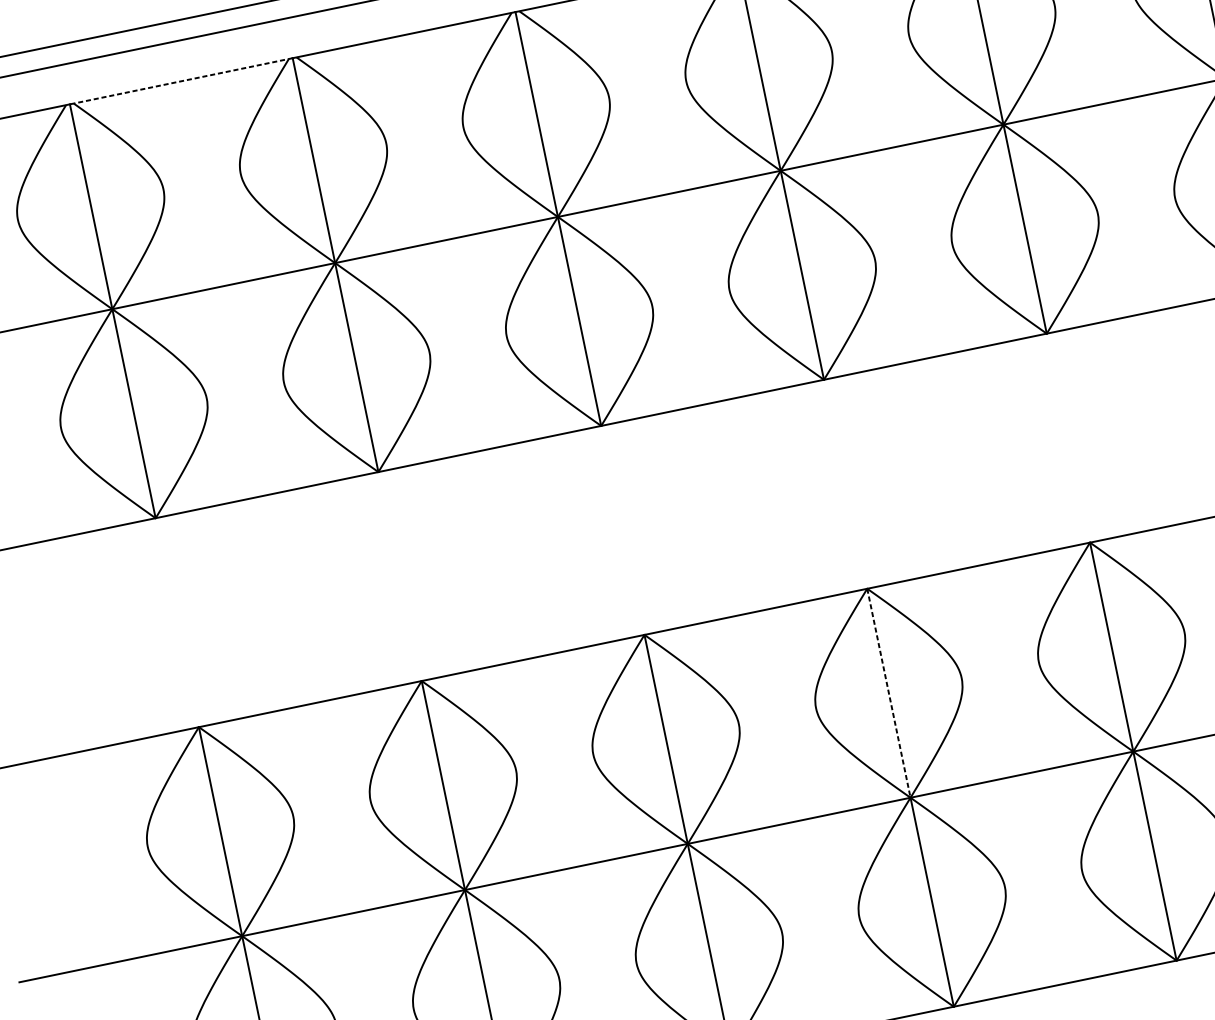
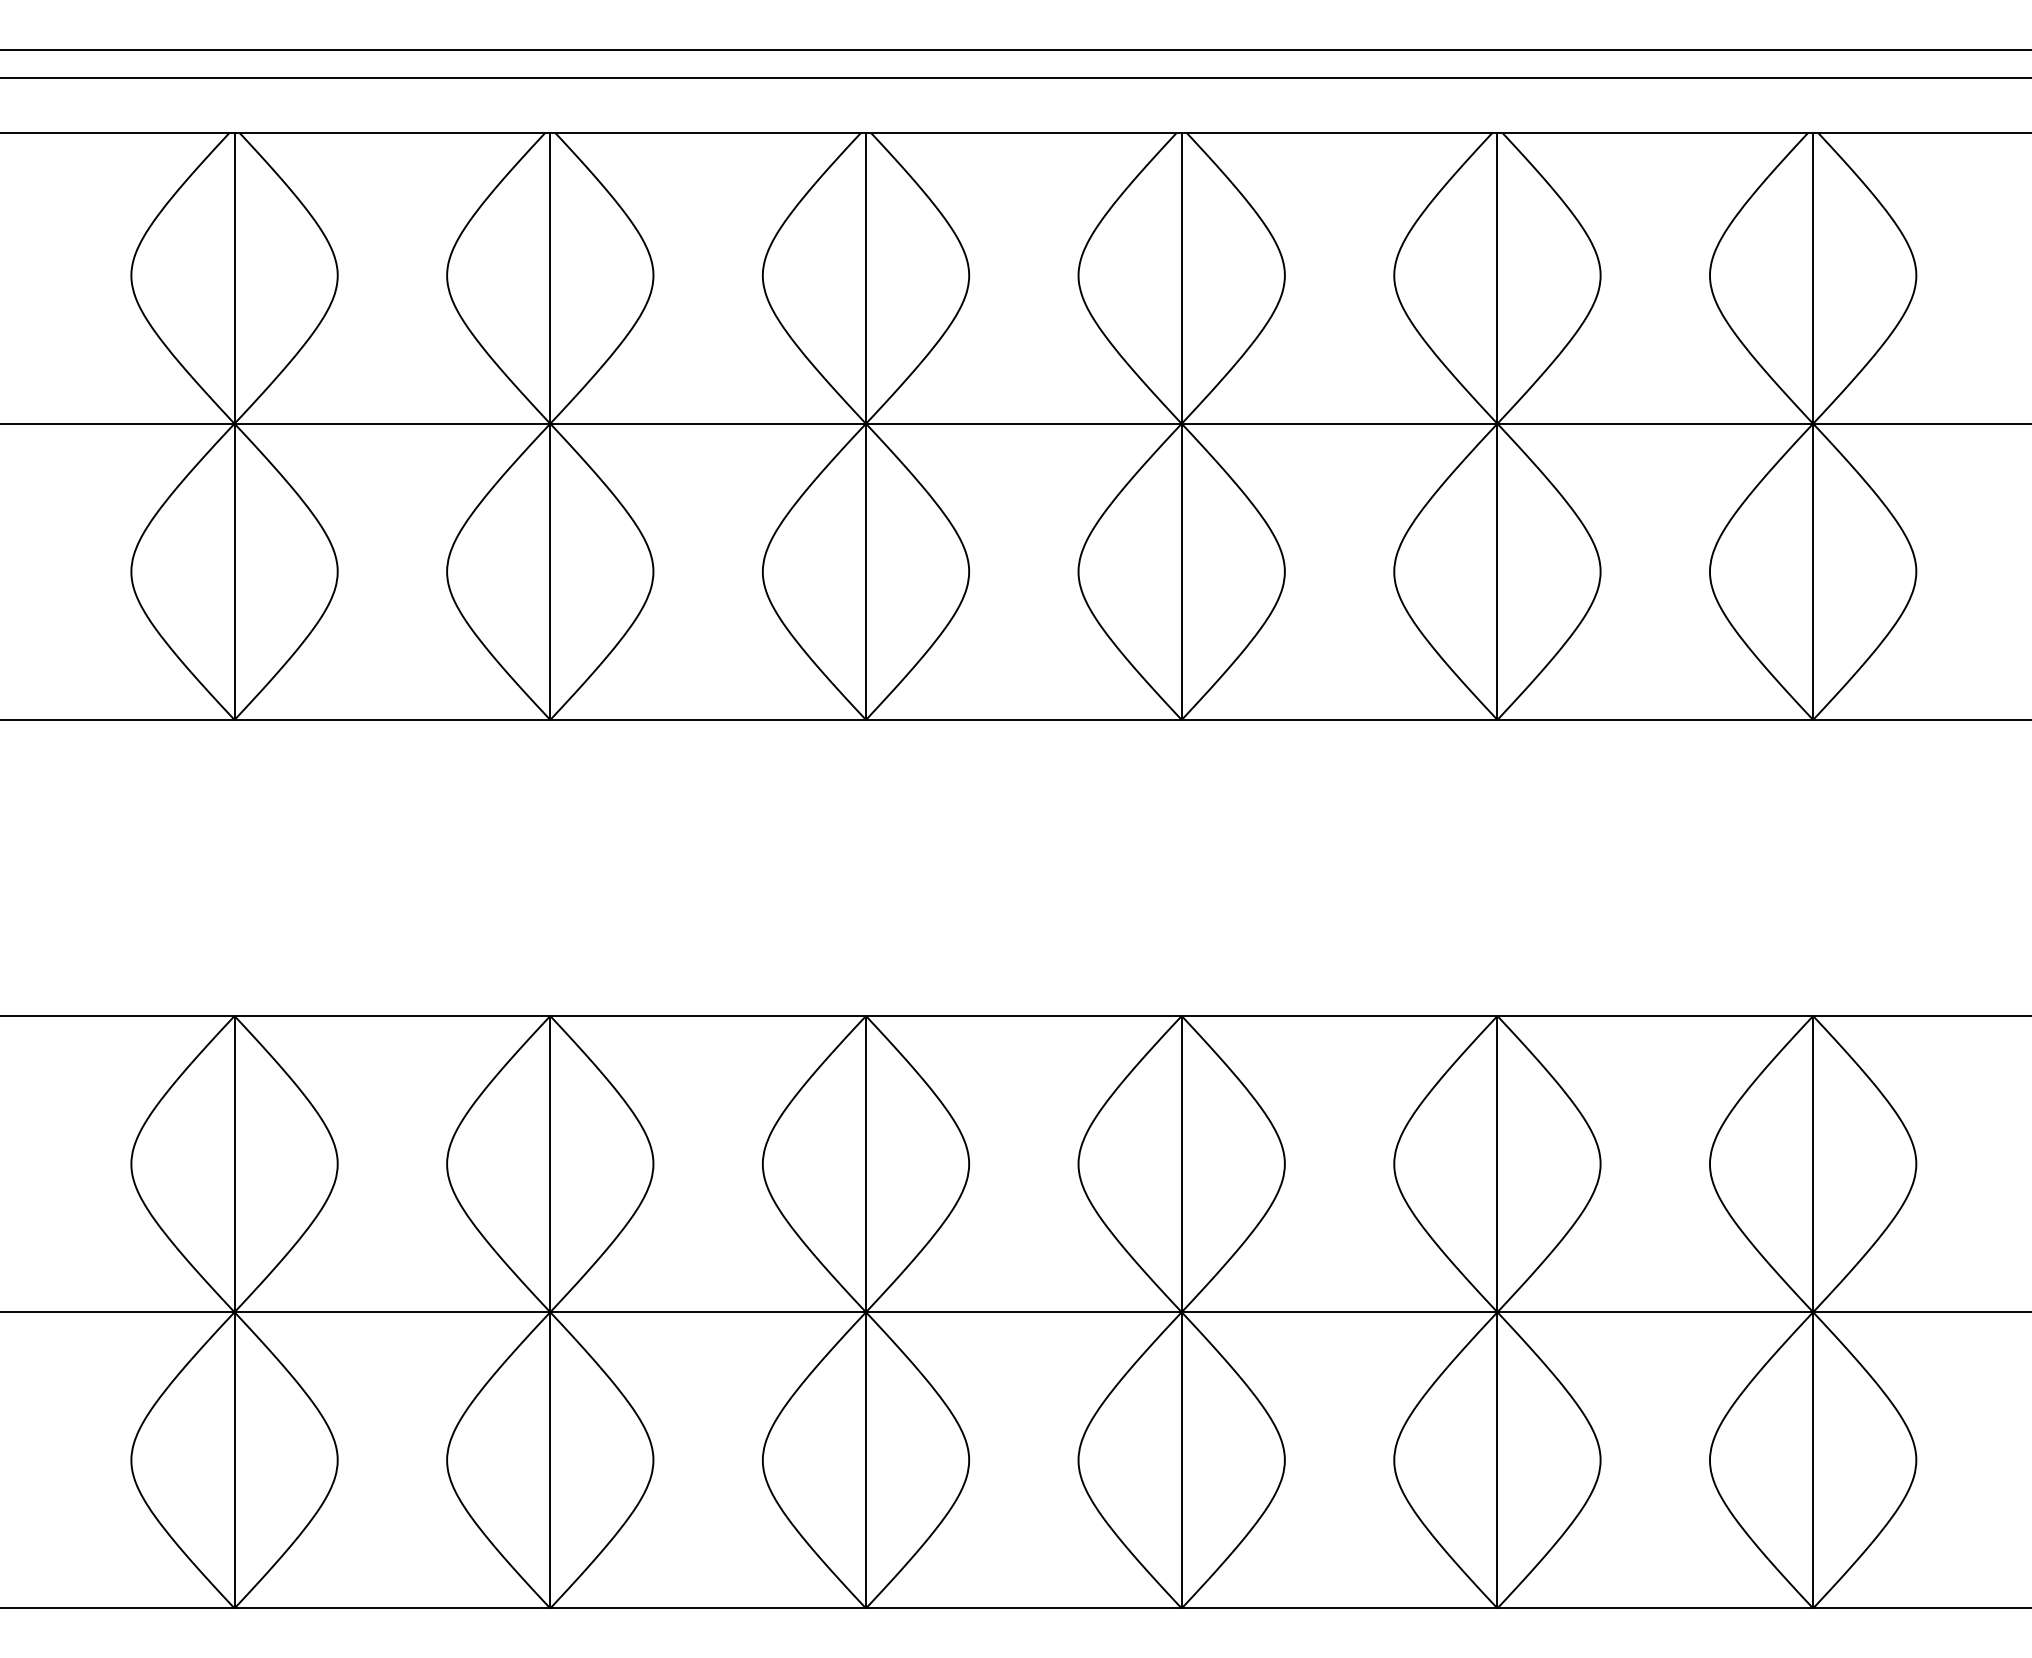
line: (181, 81) -> (392, 133), dashed -> solid
line: (888, 693) -> (1181, 1164), dashed -> solid

